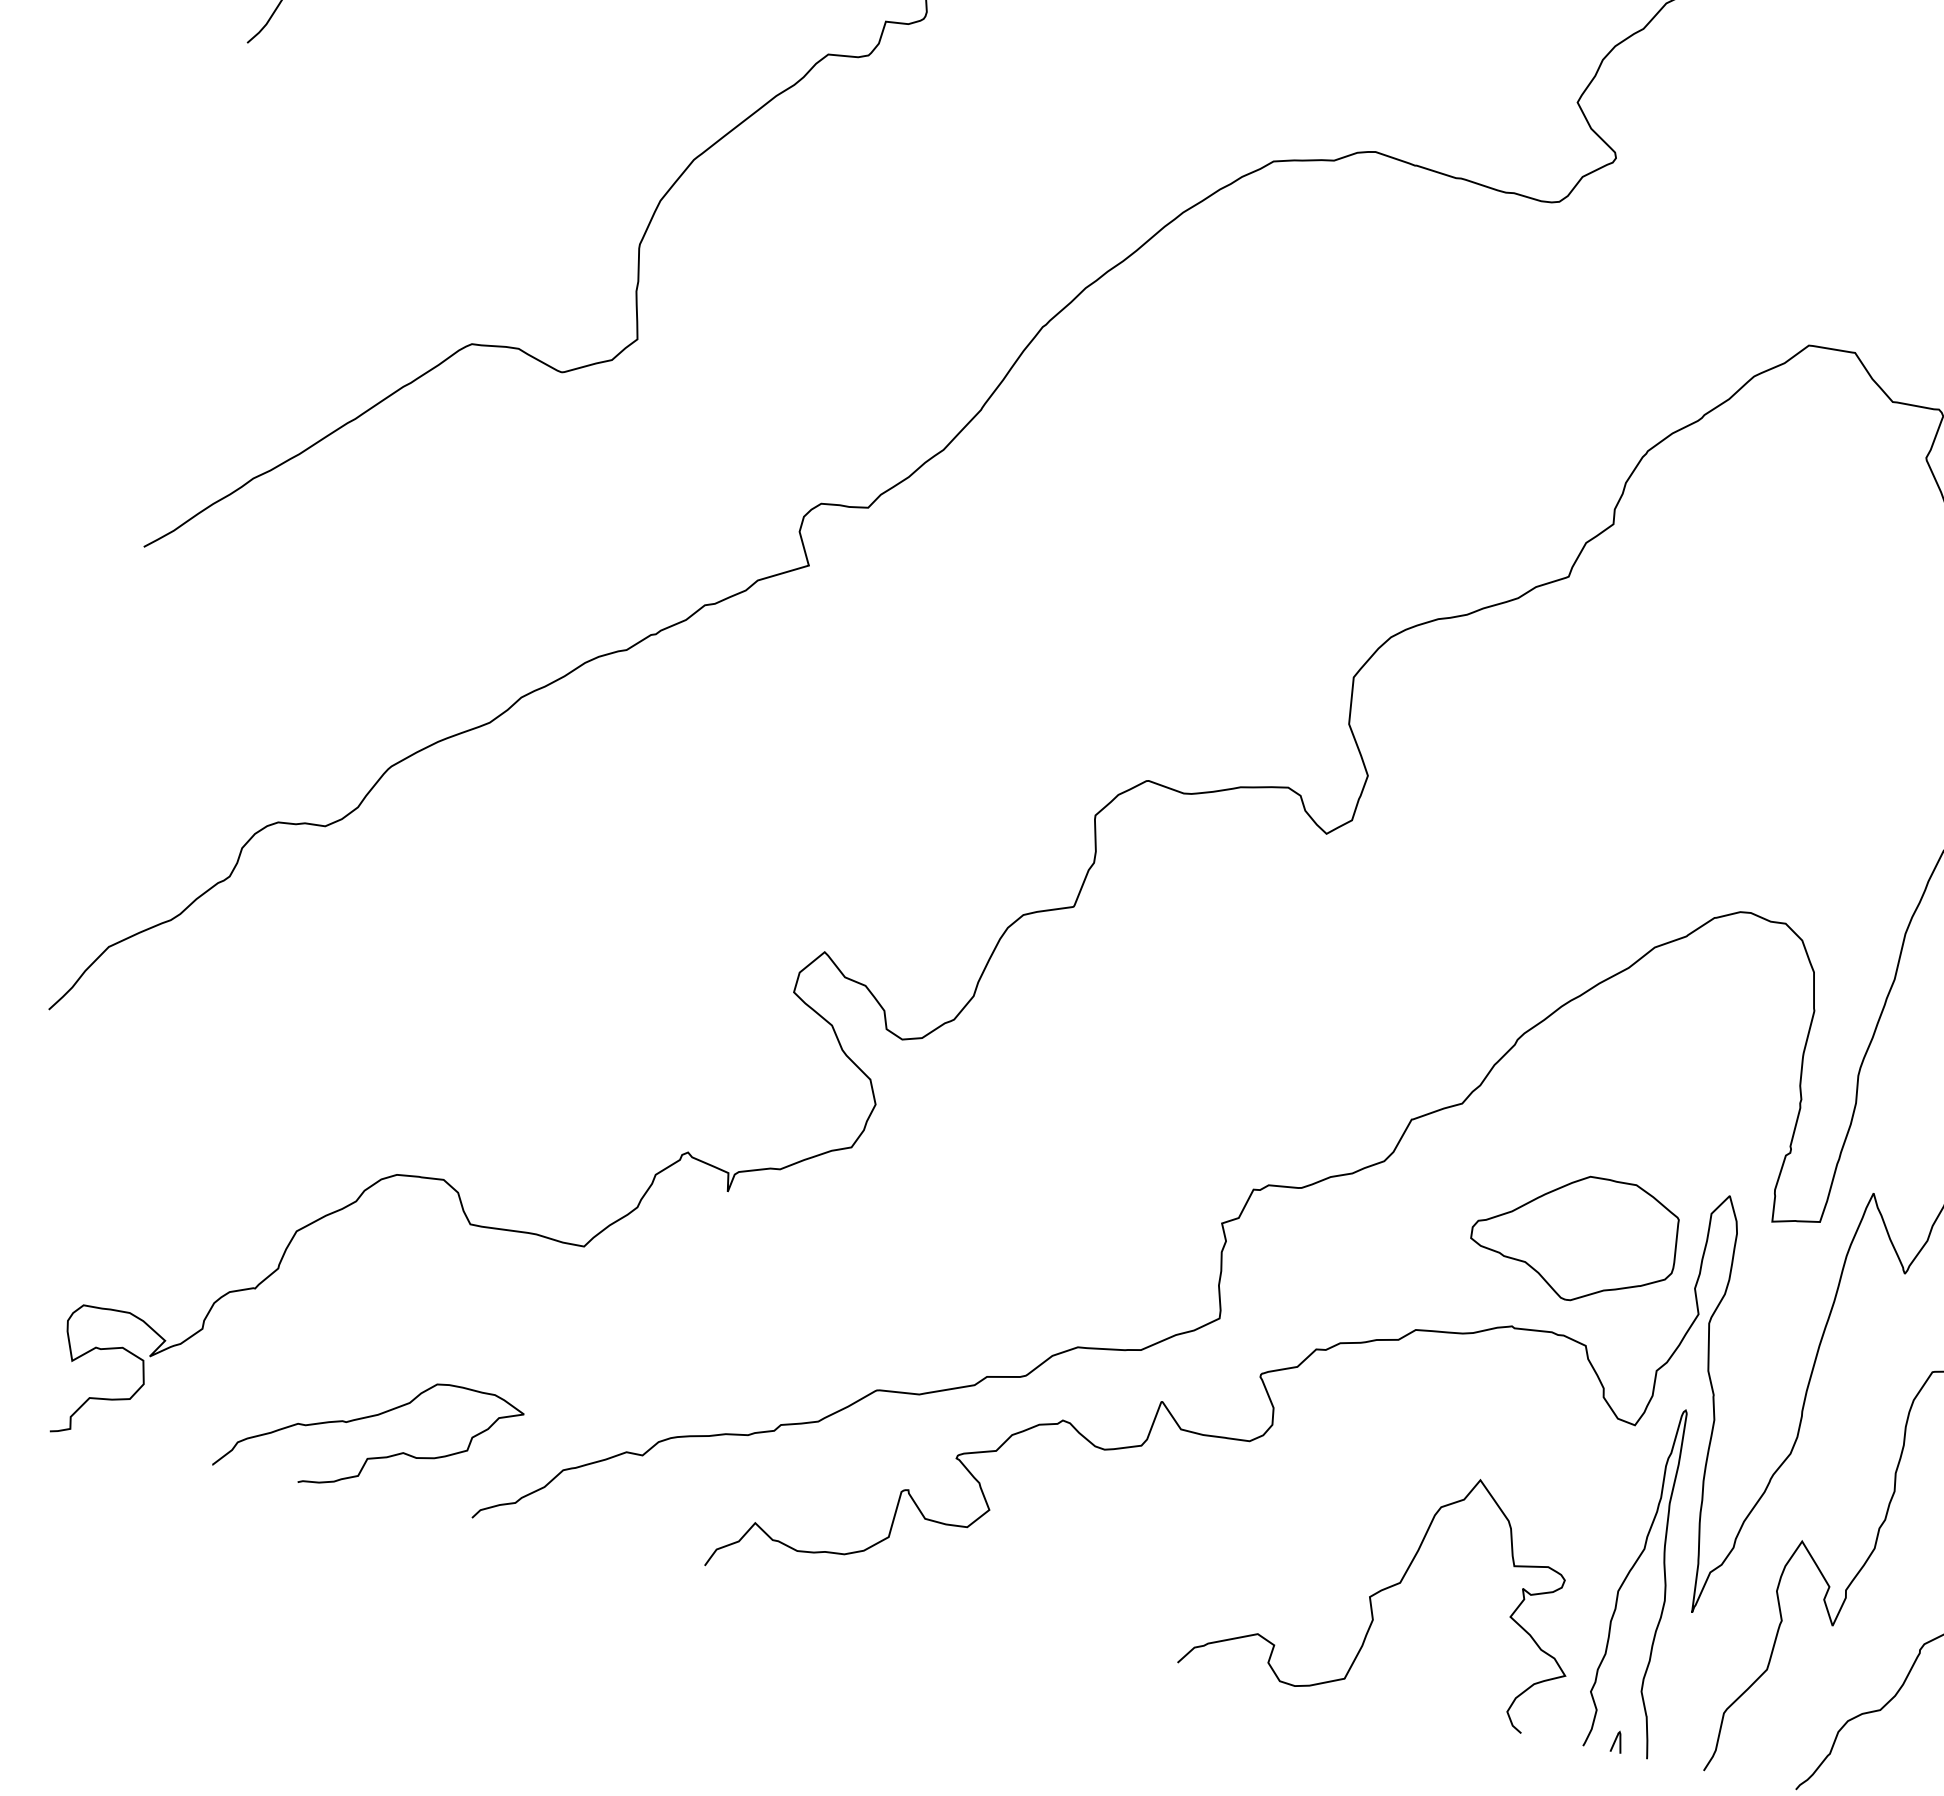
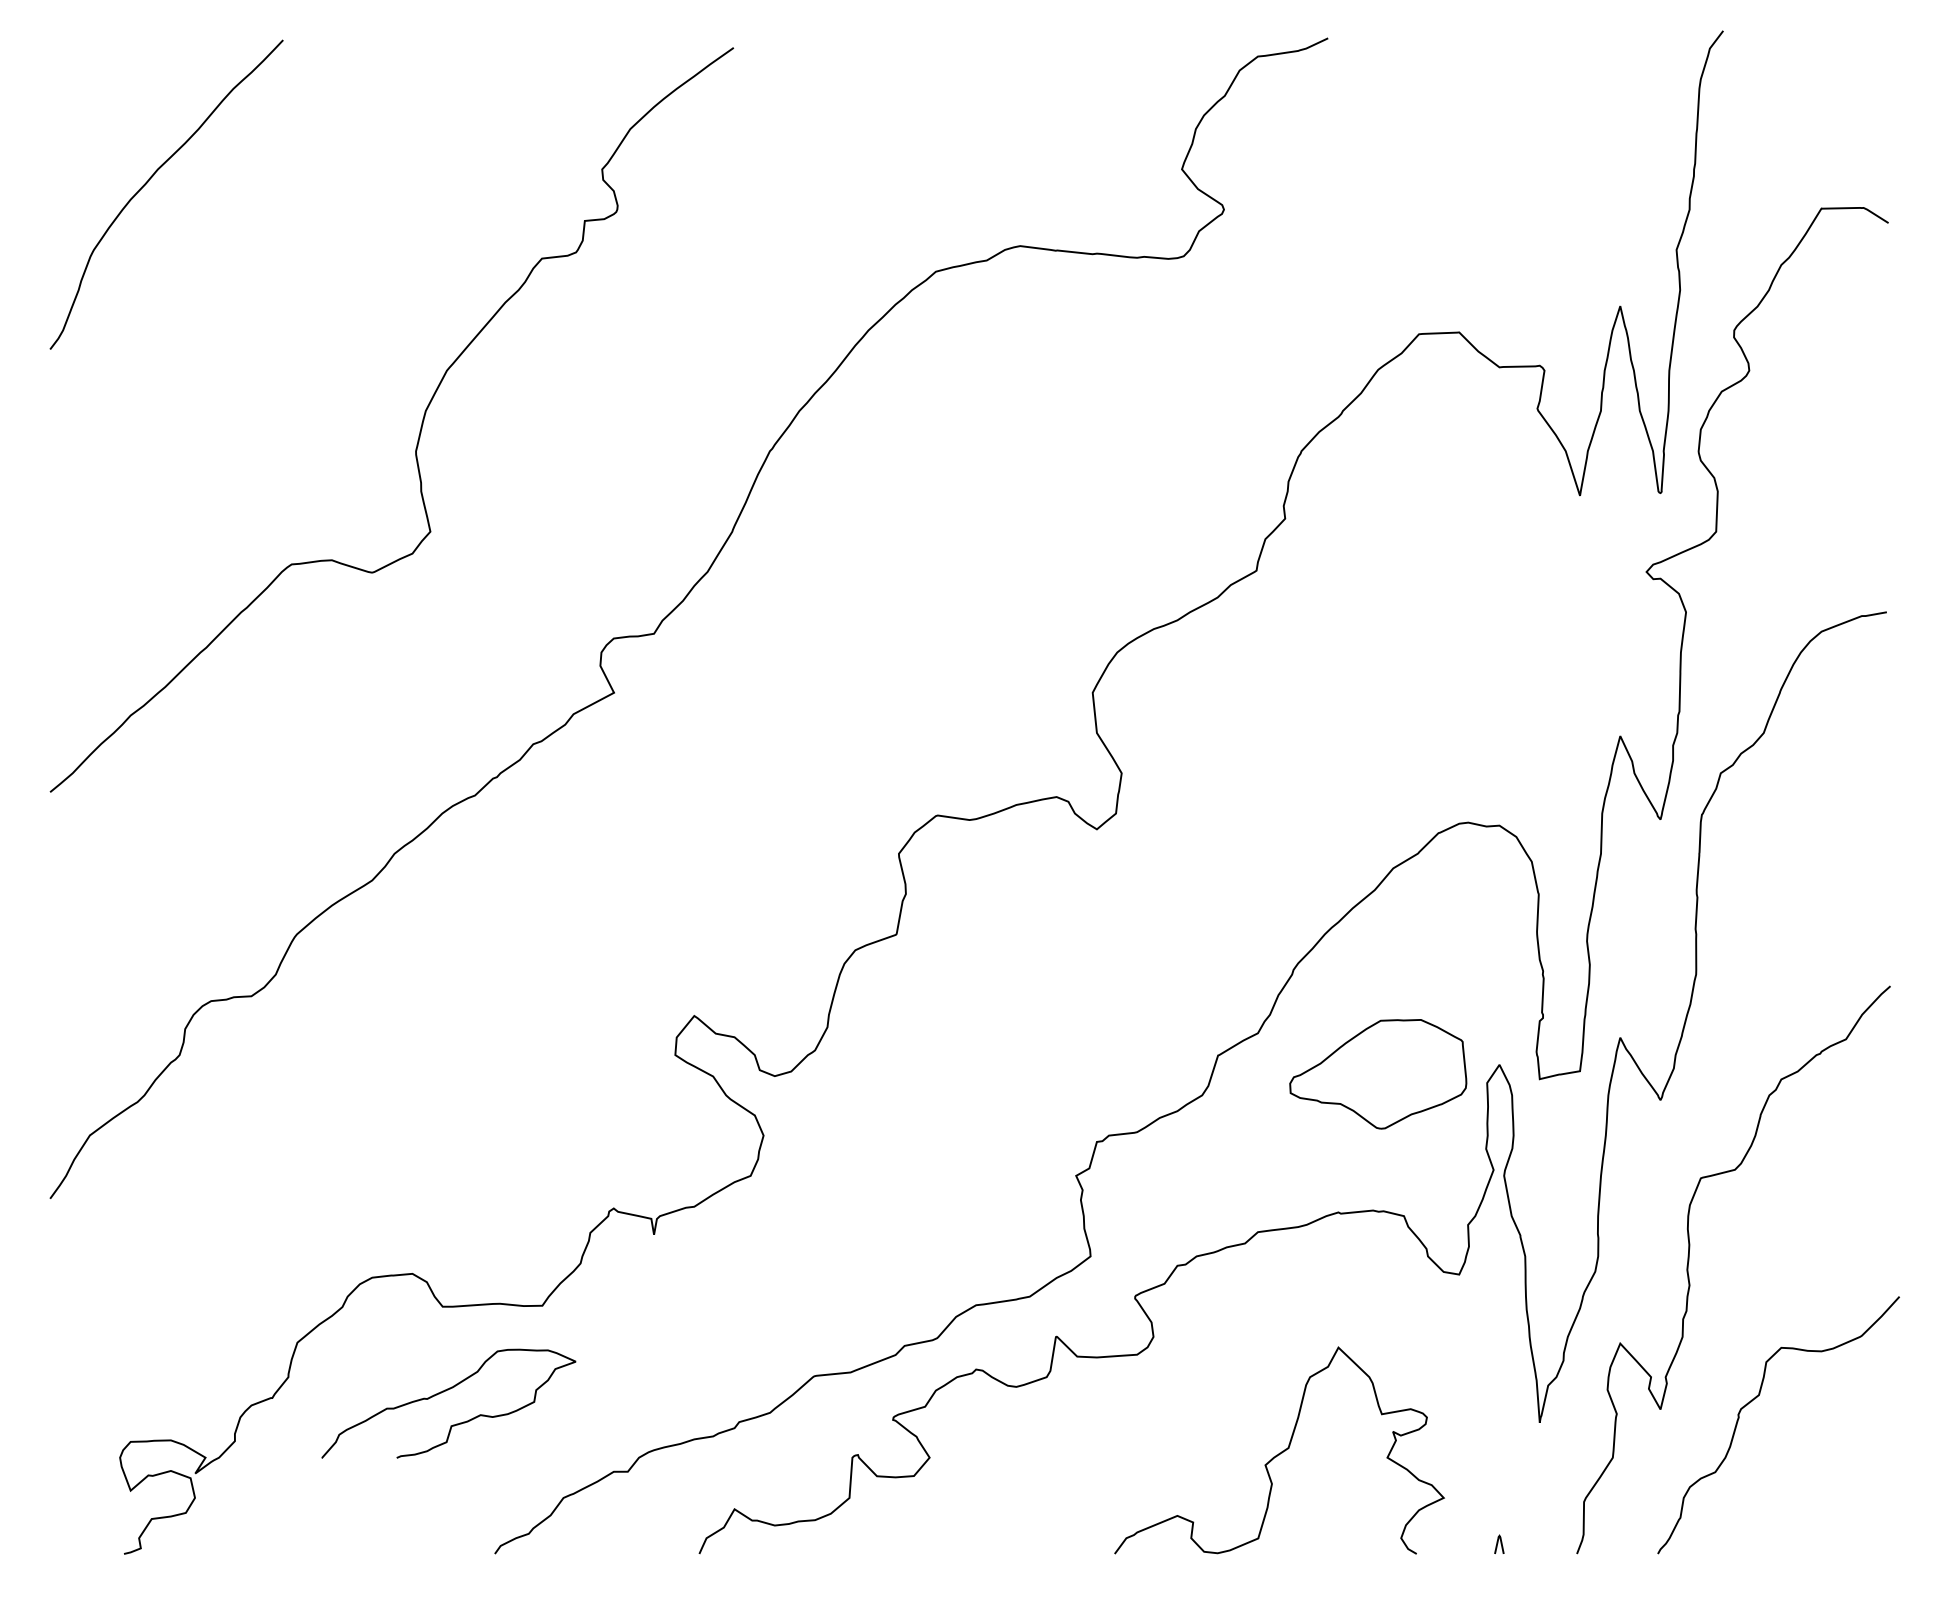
part: (1575, 1237) -> (1378, 1074), moved
curve: (366, 1418) -> (443, 1392), moved
curve: (1663, 1580) -> (1510, 1400), removed

